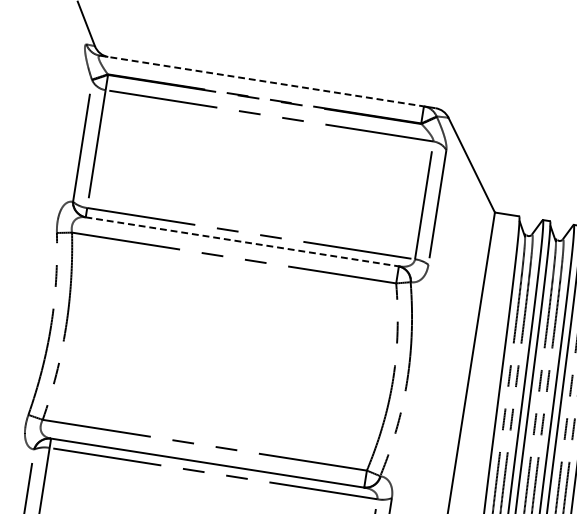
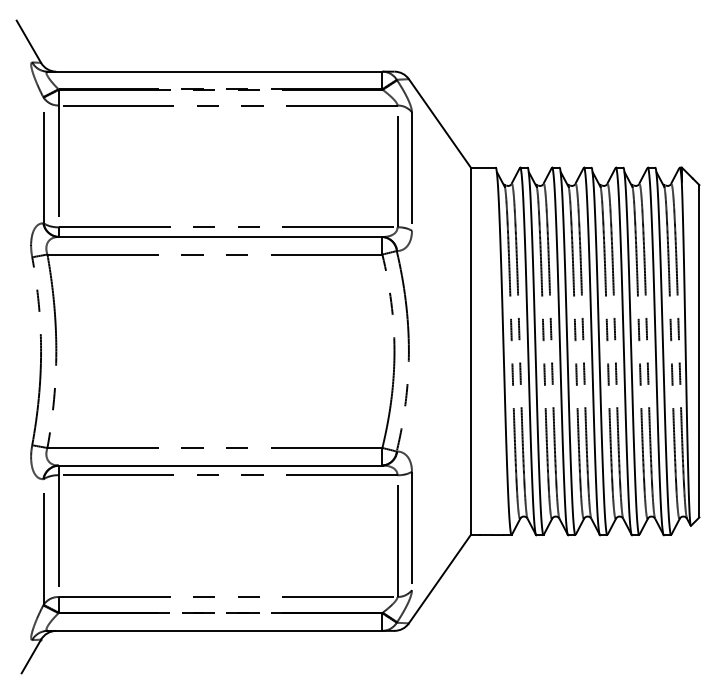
line: (262, 80) -> (215, 71), dashed -> solid
line: (242, 241) -> (220, 236), dashed -> solid

